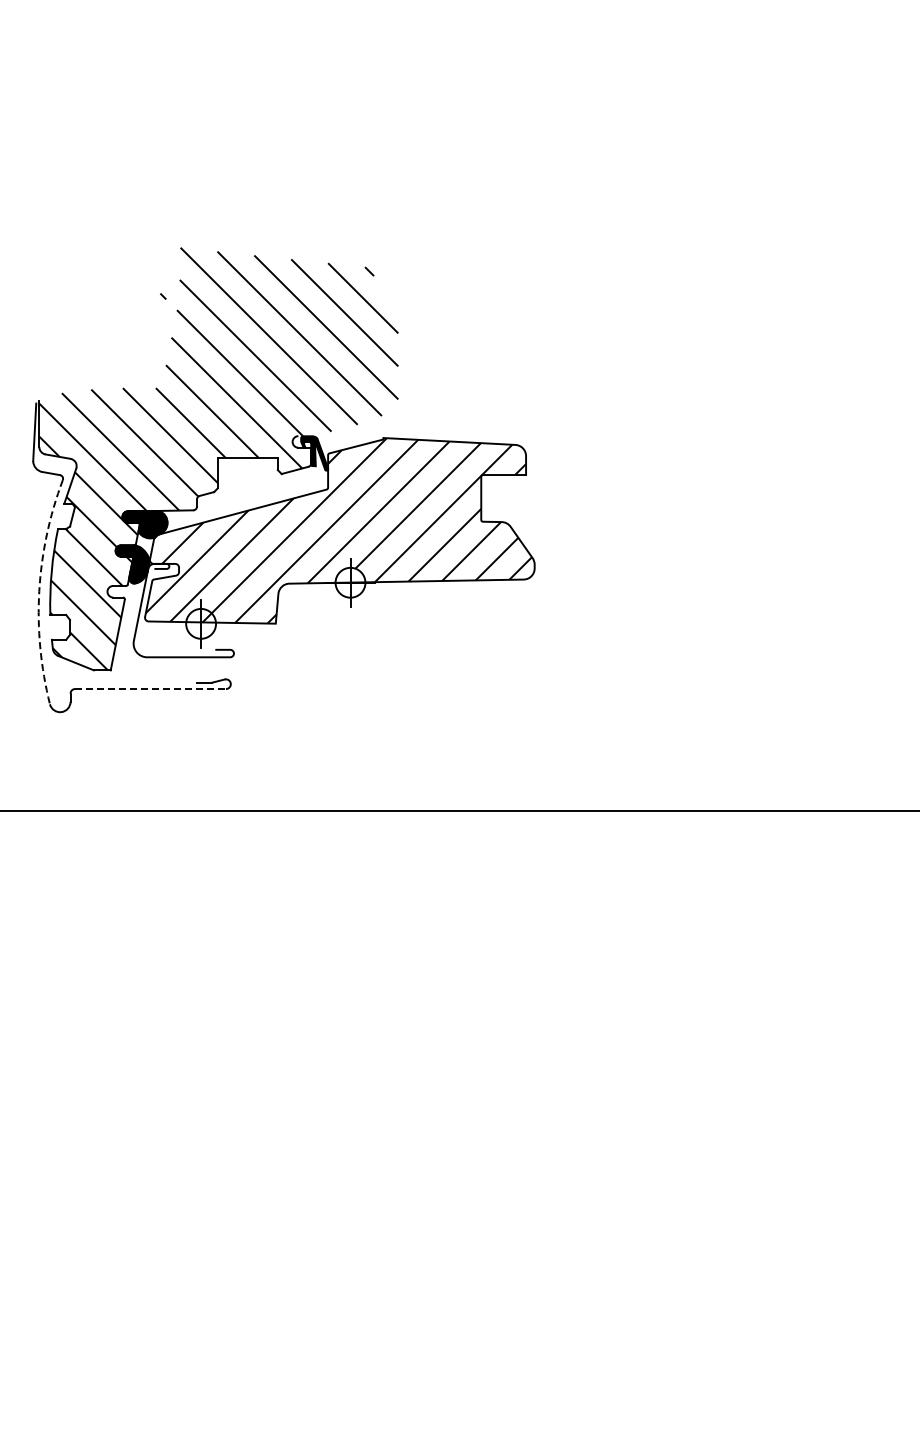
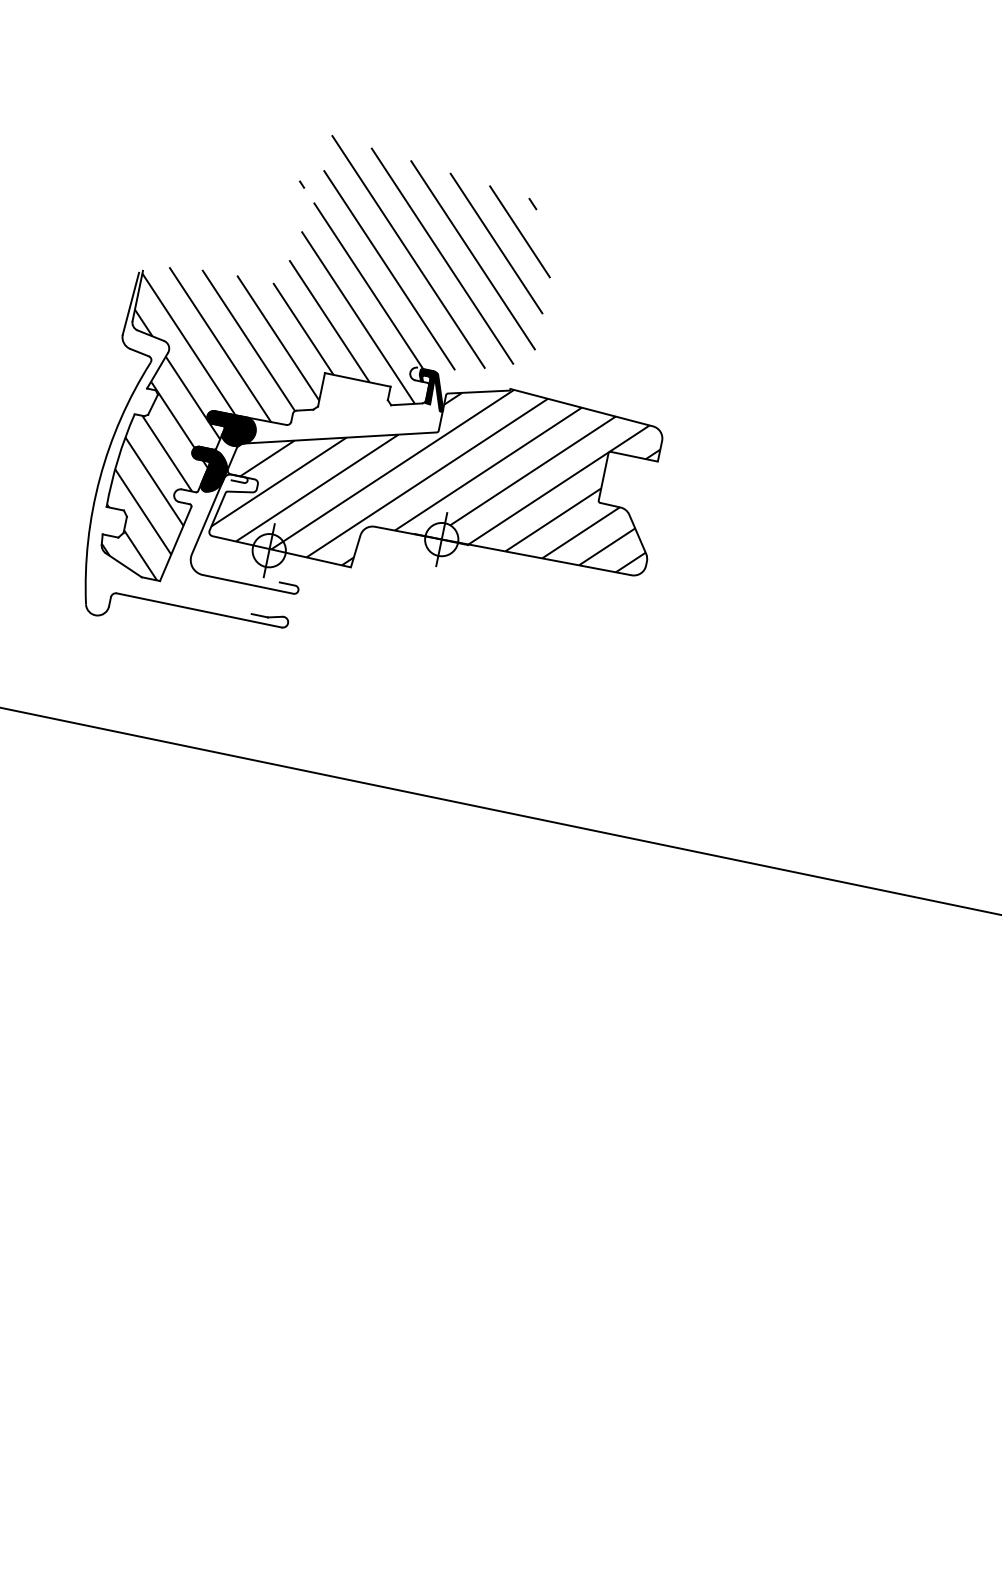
arc: (39, 591) -> (100, 478), dashed -> solid
line: (151, 689) -> (200, 611), dashed -> solid

